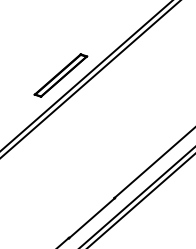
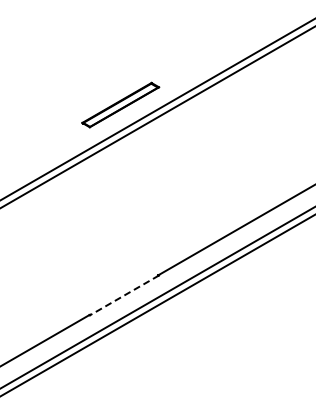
line: (92, 218) -> (124, 295), solid -> dashed

